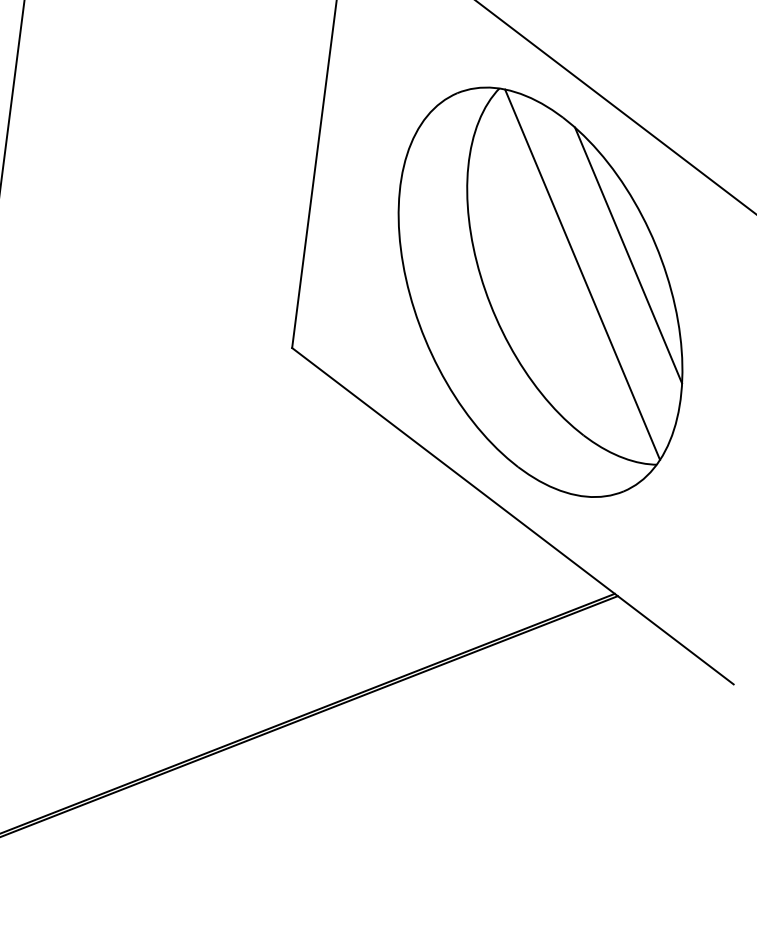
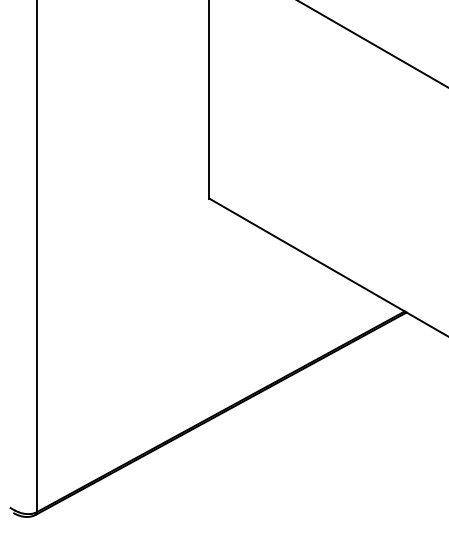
part: (540, 290) -> (342, 149), removed

